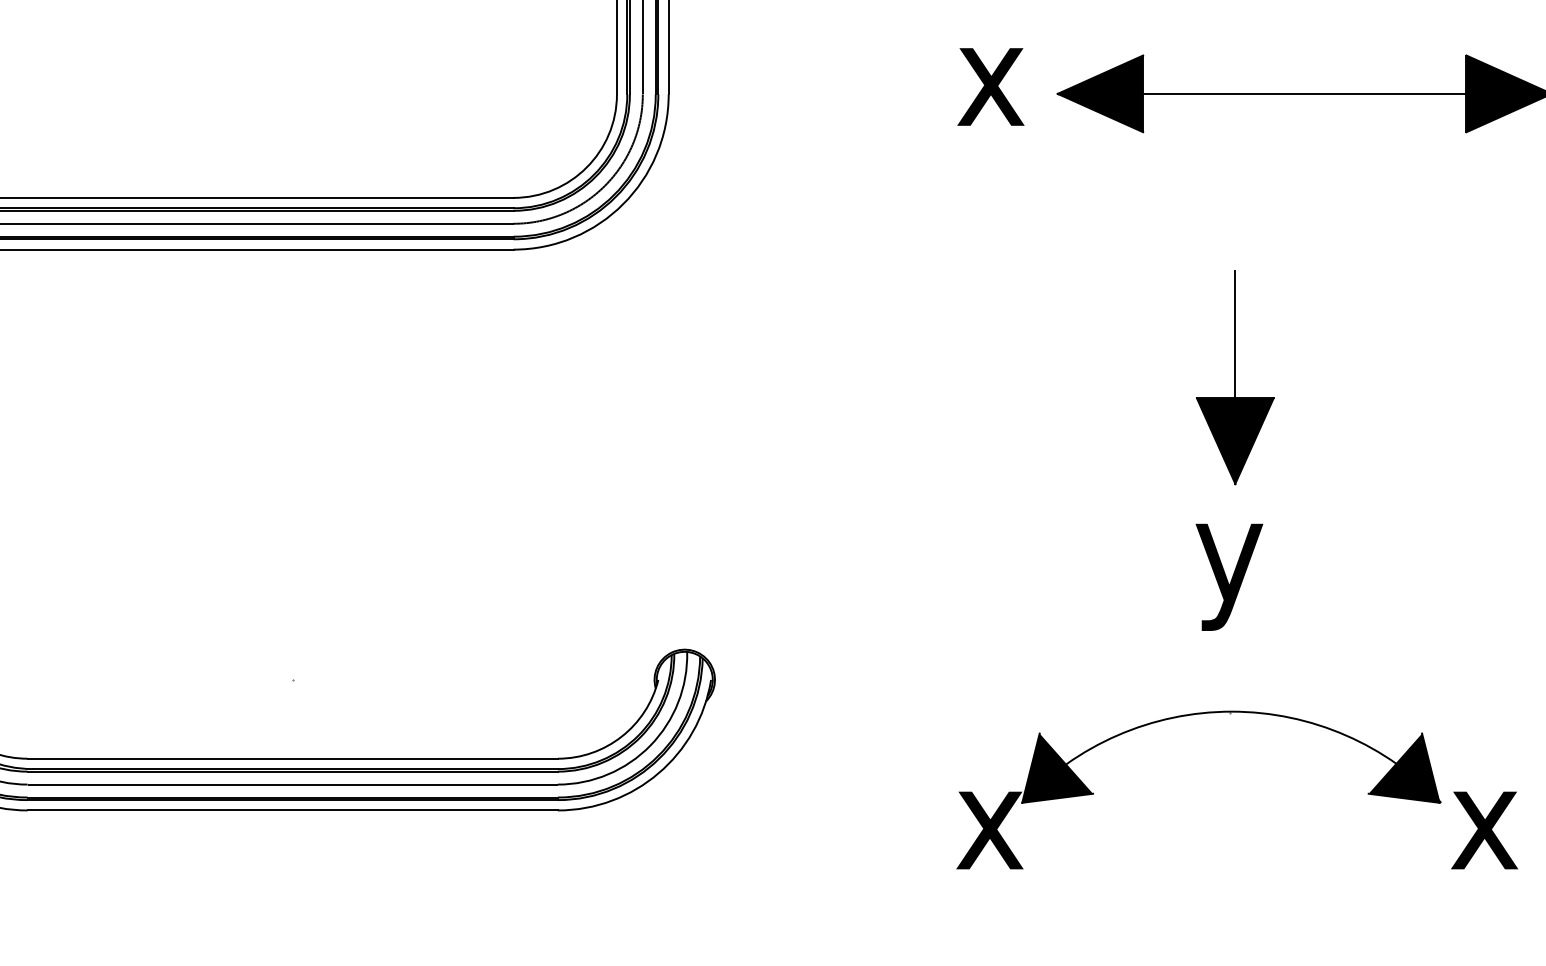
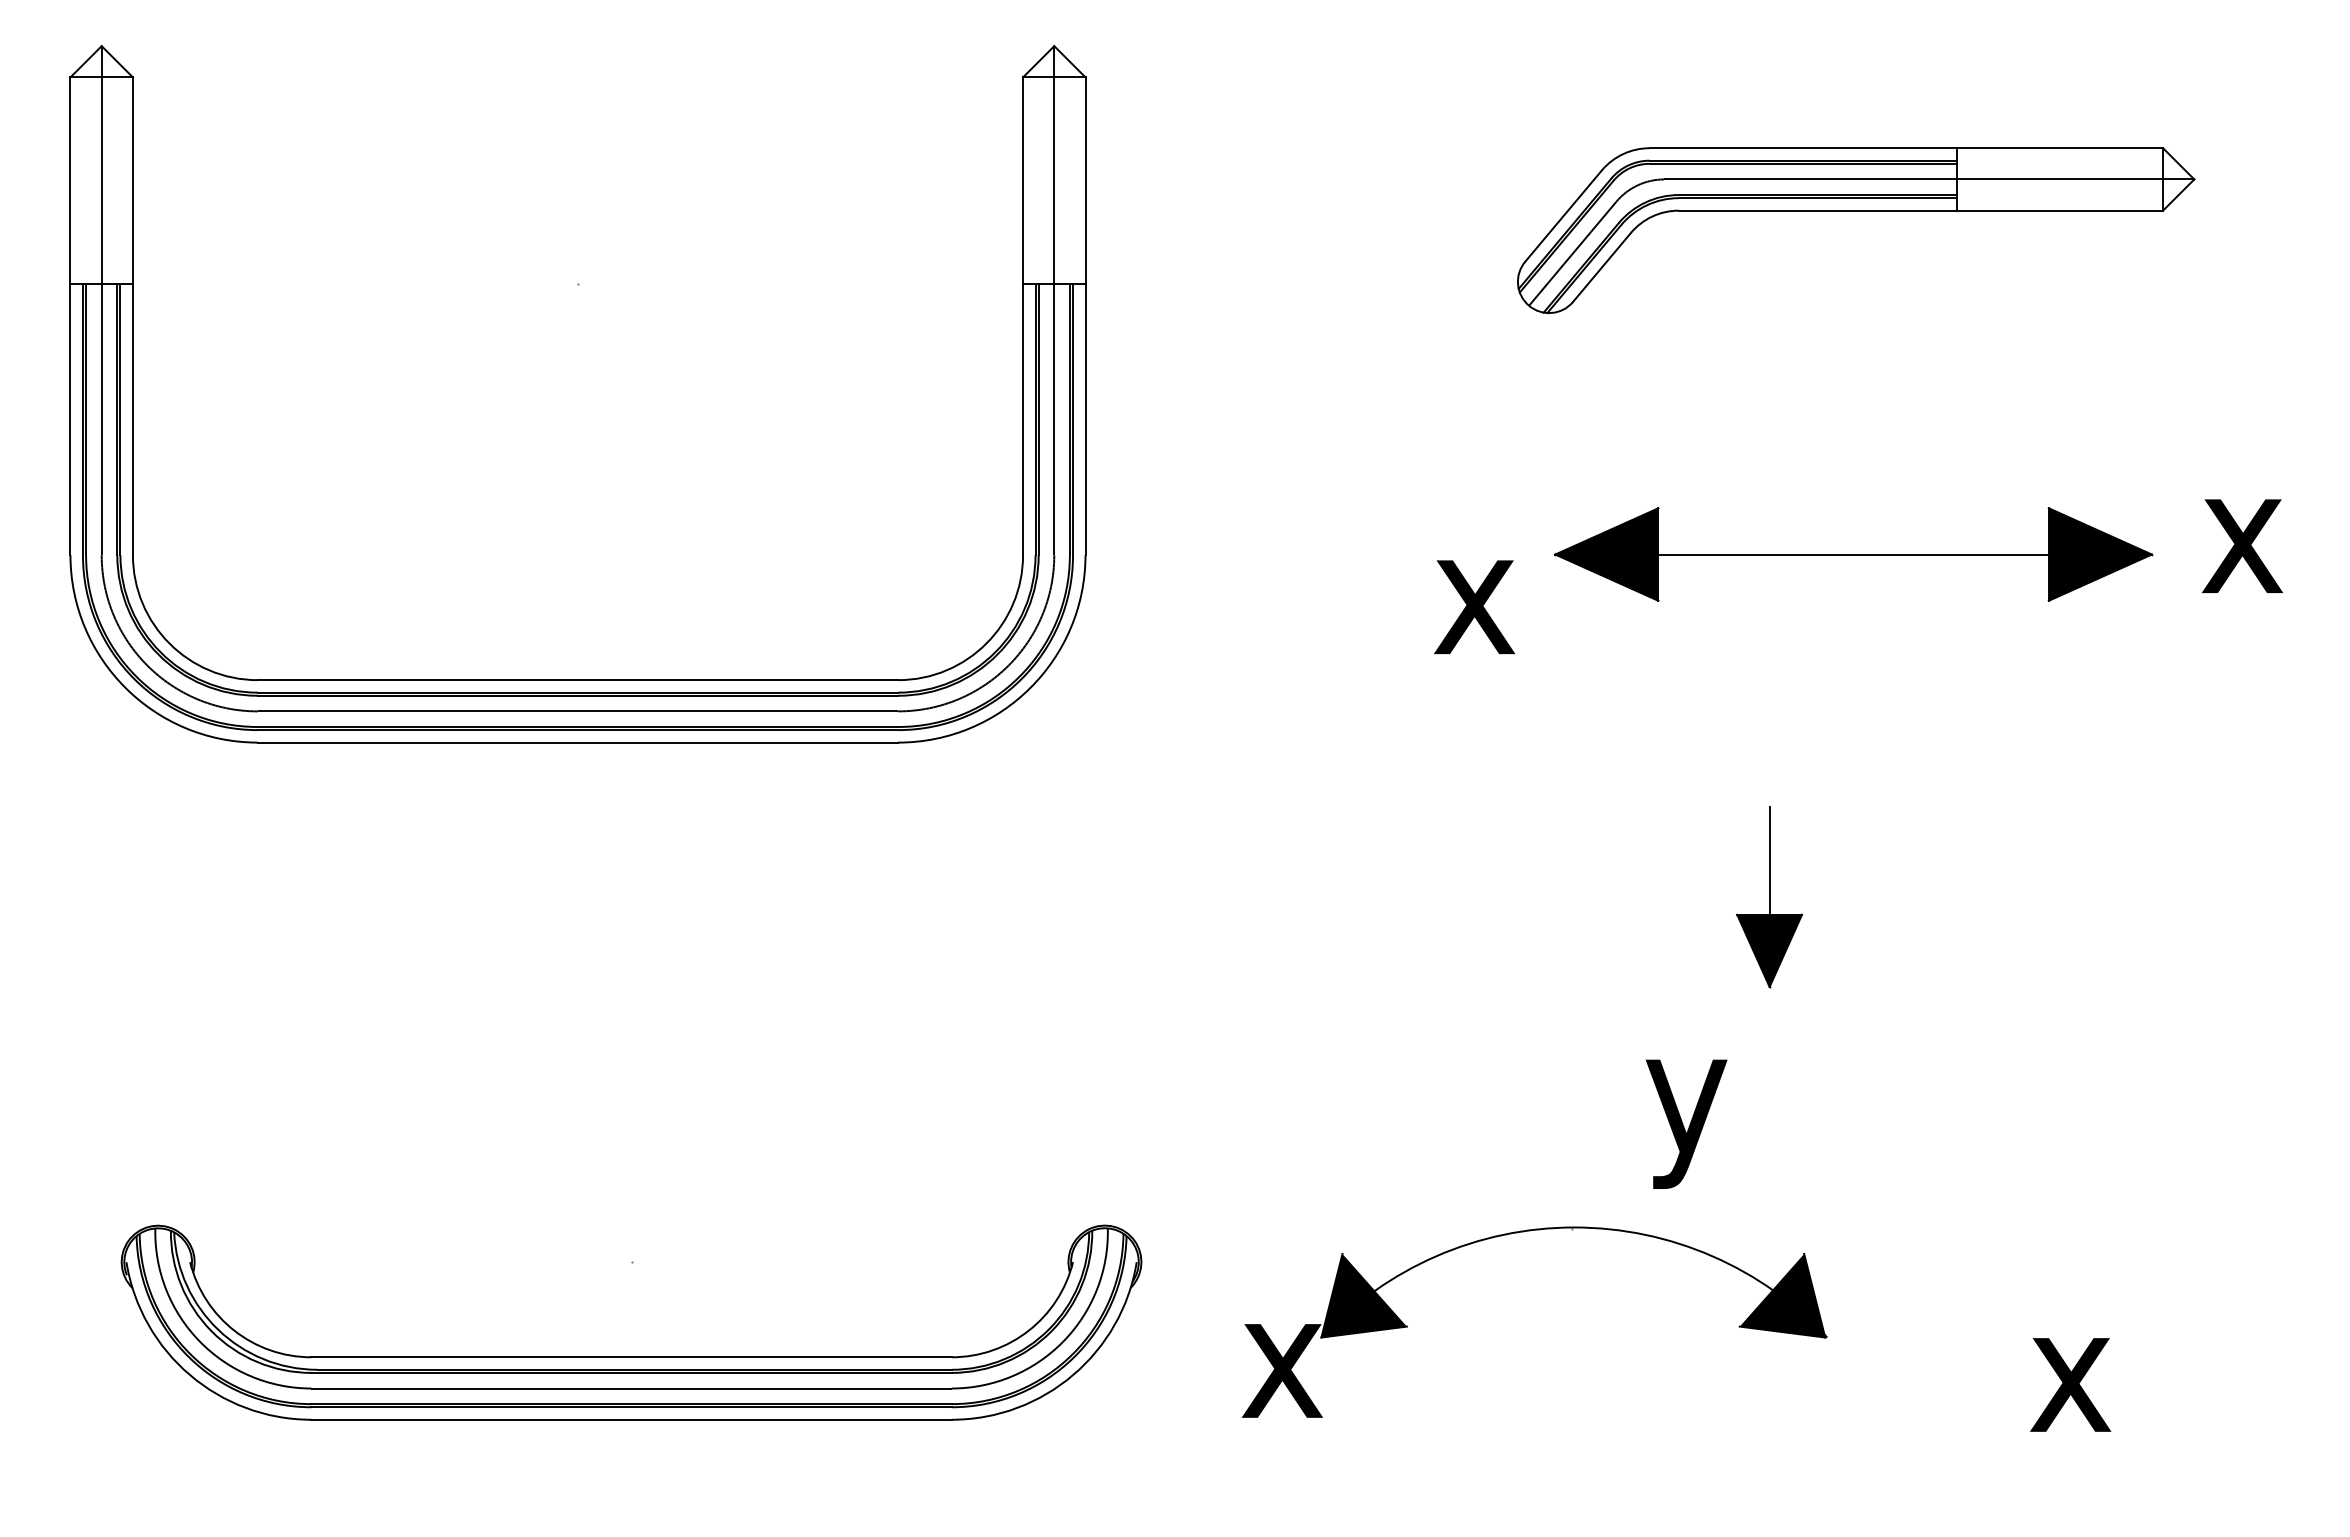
text: (990, 86) -> (1474, 606), moved
part: (1235, 377) -> (1769, 897), size x0.7
text: (1229, 576) -> (1686, 1123), moved
part: (1190, 715) -> (1524, 1232), moved
text: (1484, 830) -> (2070, 1384), moved

